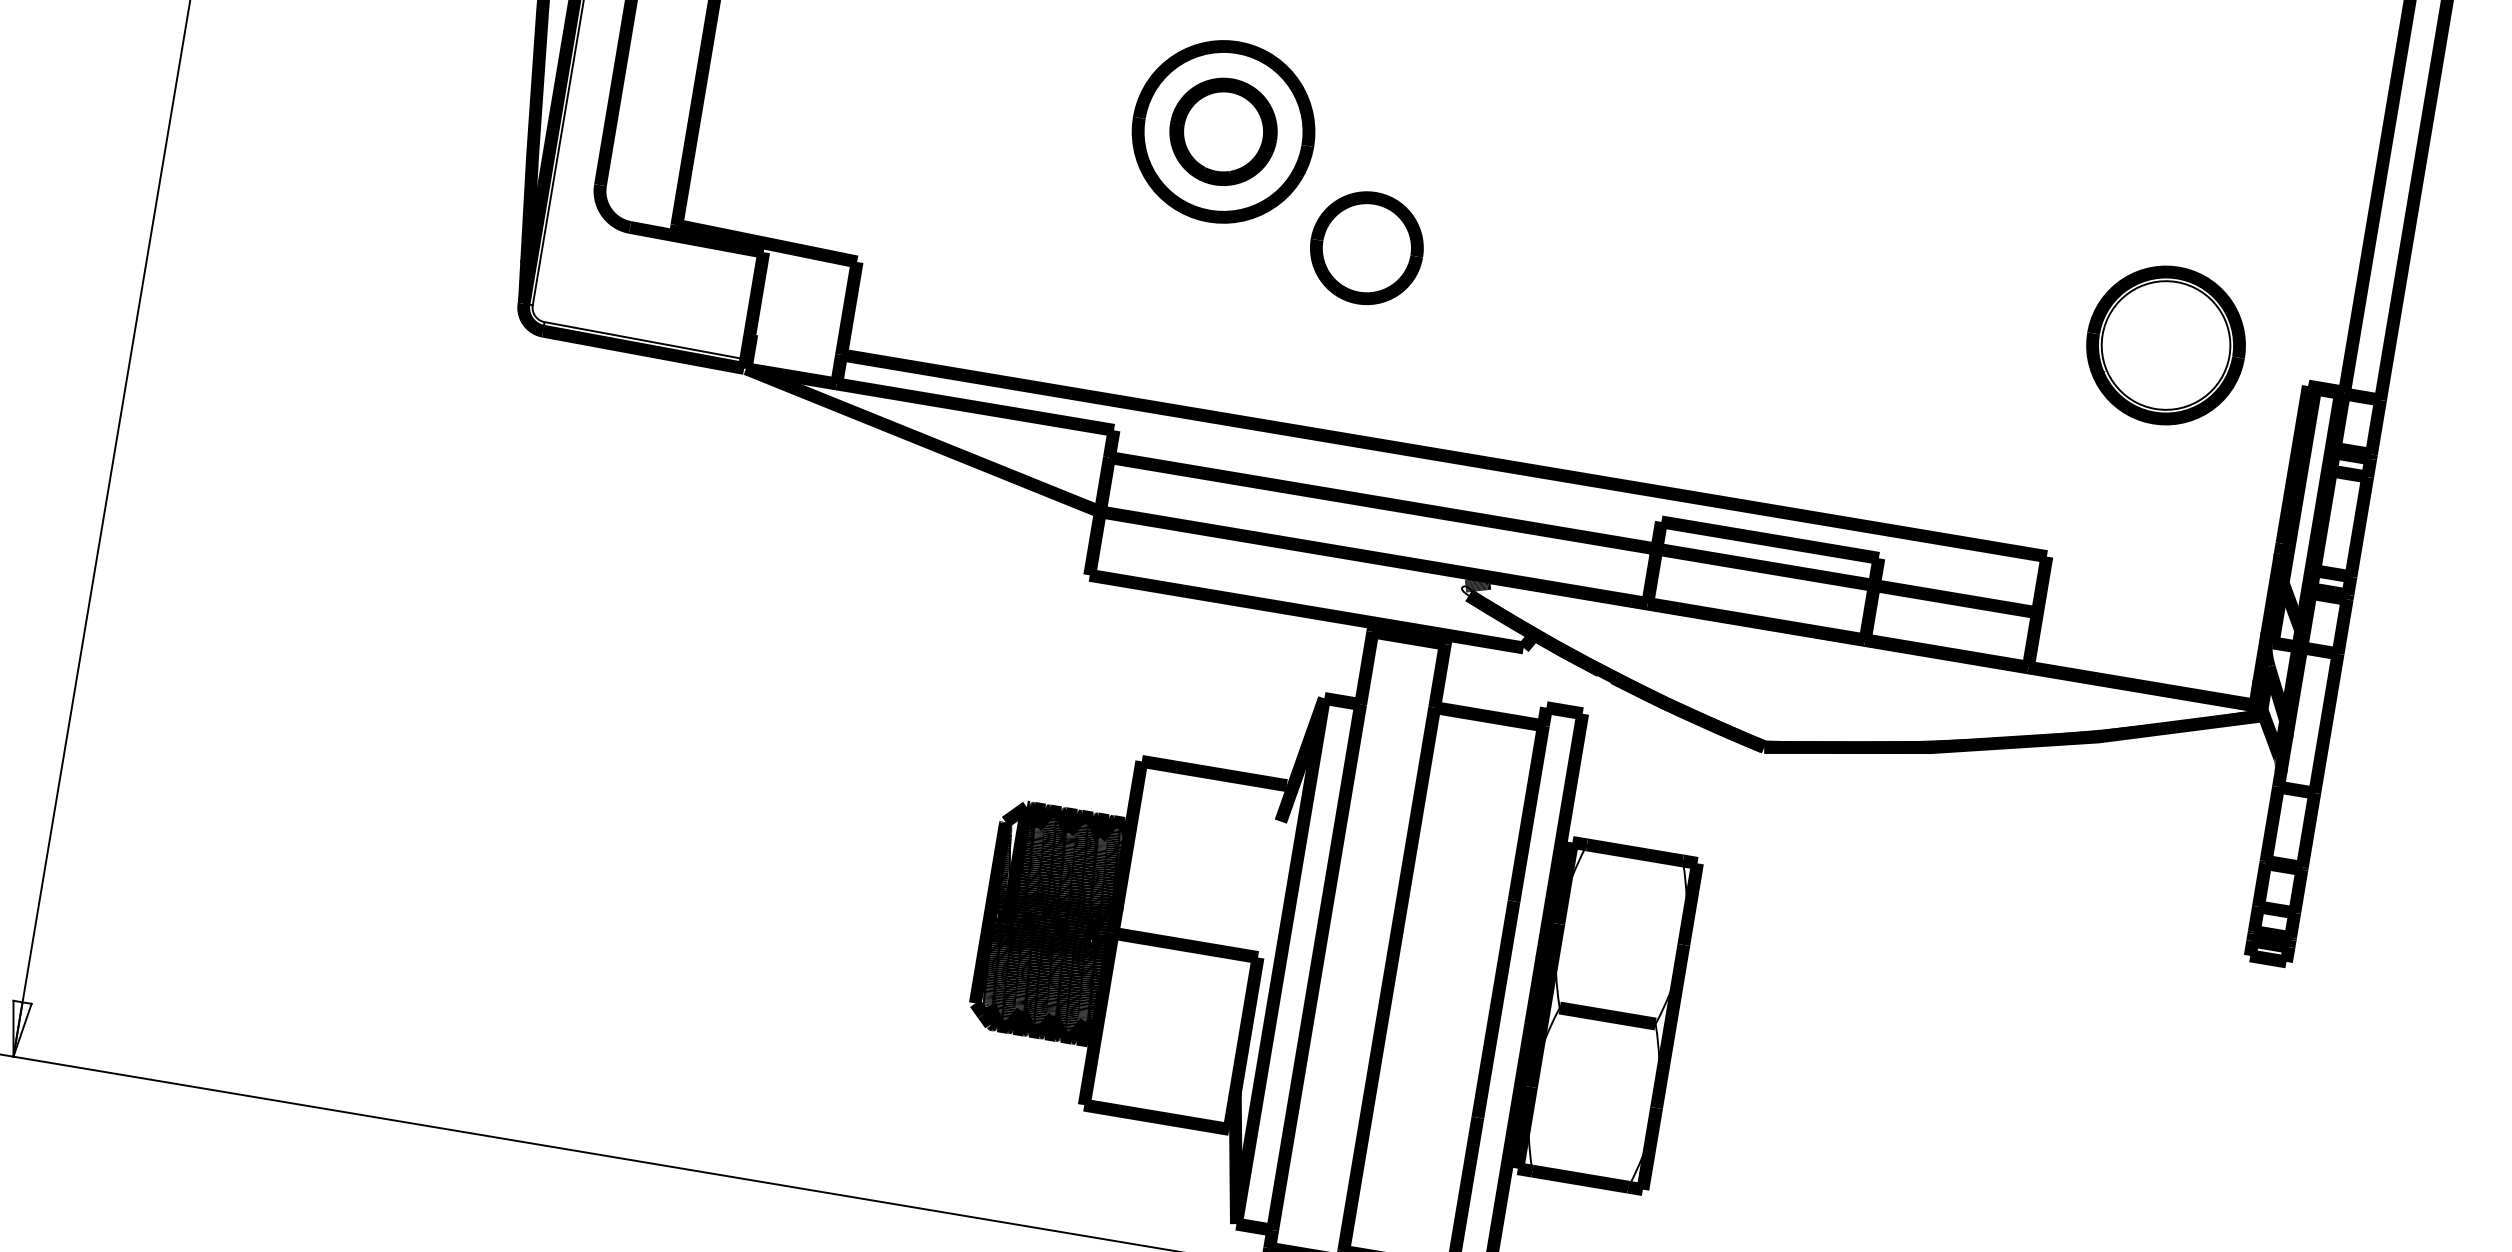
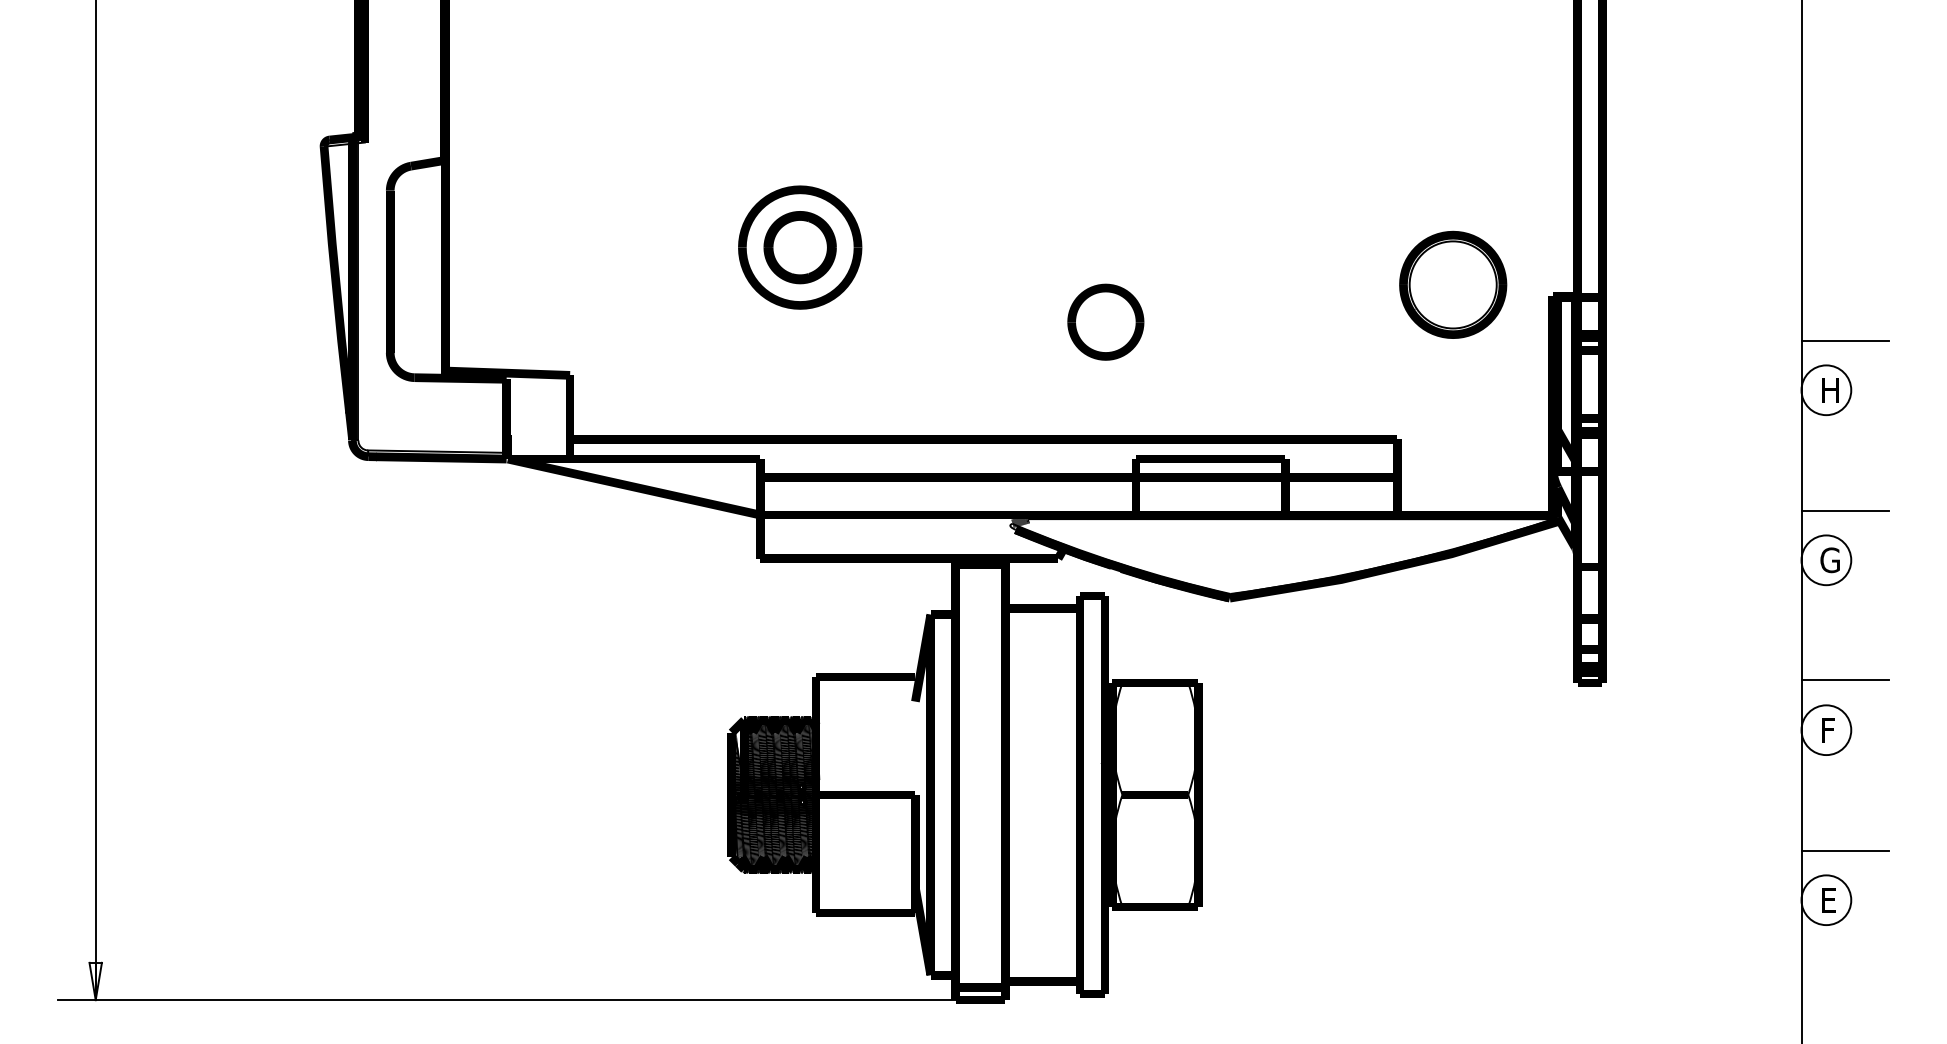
part: (1366, 247) -> (1105, 321), moved

